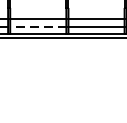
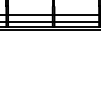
line: (37, 26) -> (29, 21), dashed -> solid

